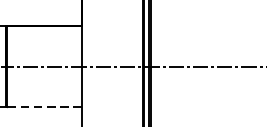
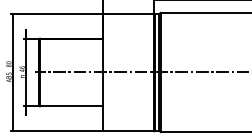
line: (43, 107) -> (70, 106), dashed -> solid

